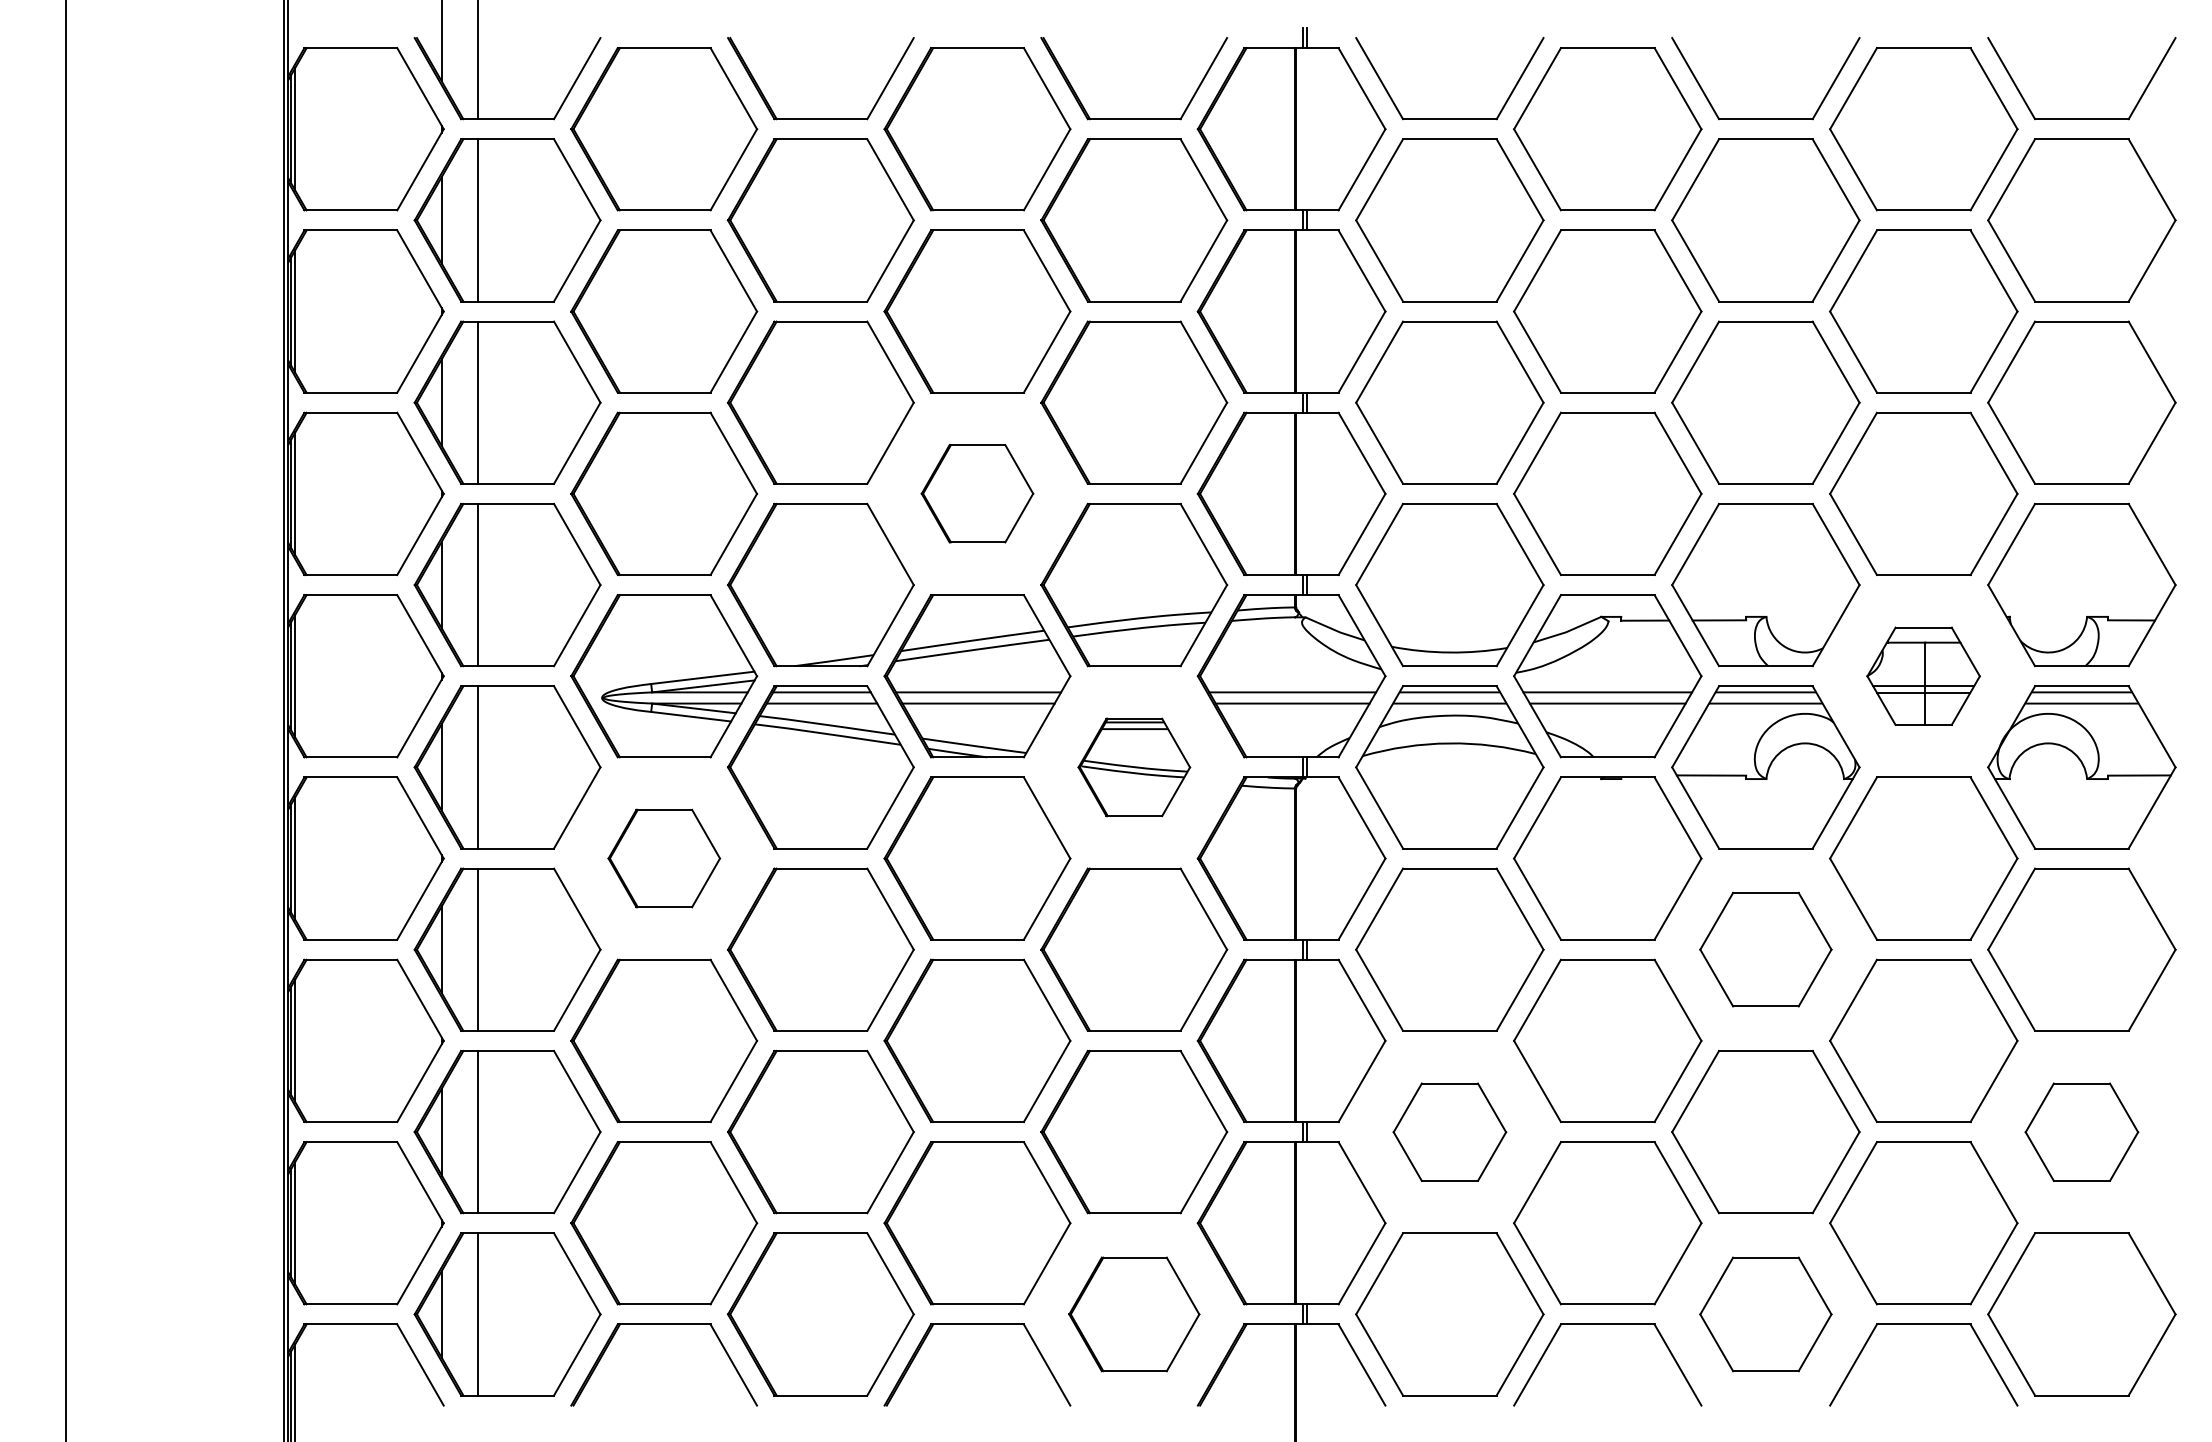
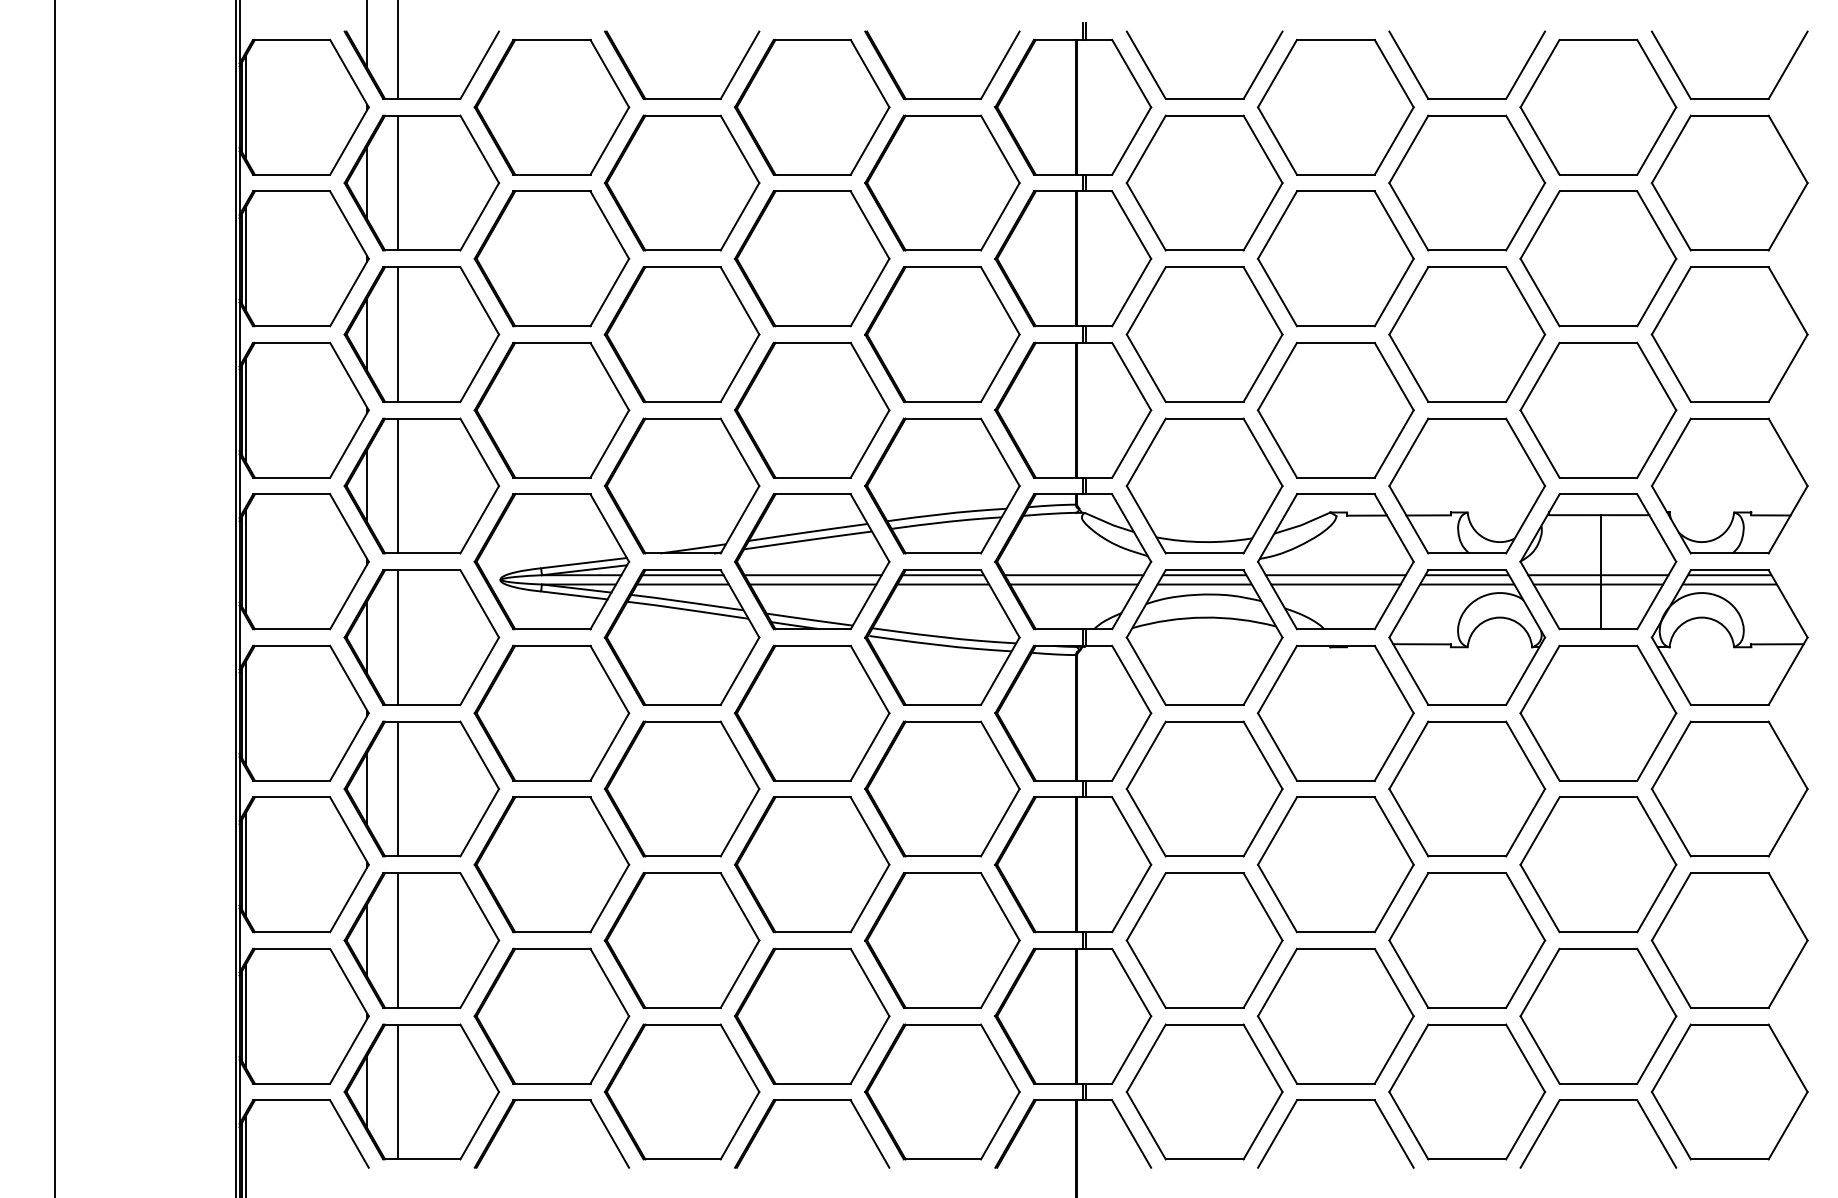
part: (977, 493) -> (812, 409), size x1.67
part: (1923, 676) -> (1598, 562), size x1.67
part: (1134, 767) -> (942, 637), size x1.67
part: (664, 858) -> (552, 713), size x1.67
part: (1765, 949) -> (1466, 788), size x1.43
part: (1449, 1132) -> (1204, 940), size x1.67
part: (2081, 1132) -> (1729, 940), size x1.67
part: (1134, 1314) -> (942, 1092), size x1.43
part: (1765, 1314) -> (1466, 1092), size x1.43

